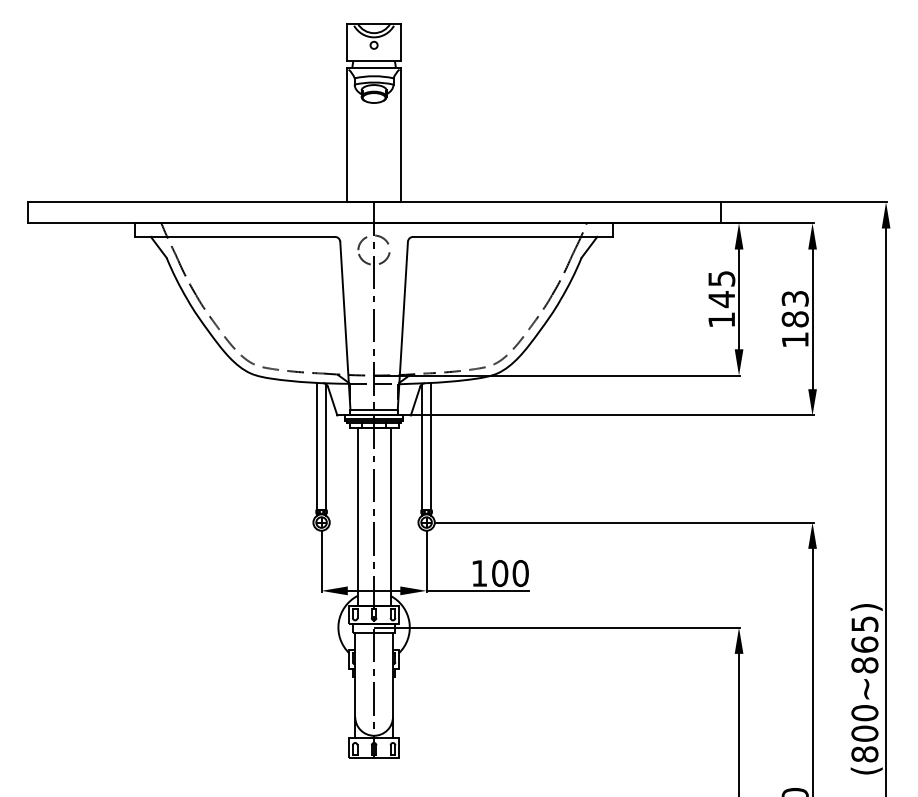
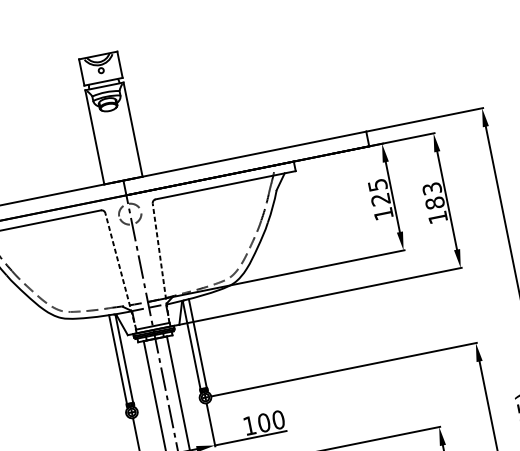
text: (721, 299) -> (380, 199), 145 -> 125
line: (345, 325) -> (120, 270), solid -> dashed
line: (402, 325) -> (160, 262), solid -> dashed

